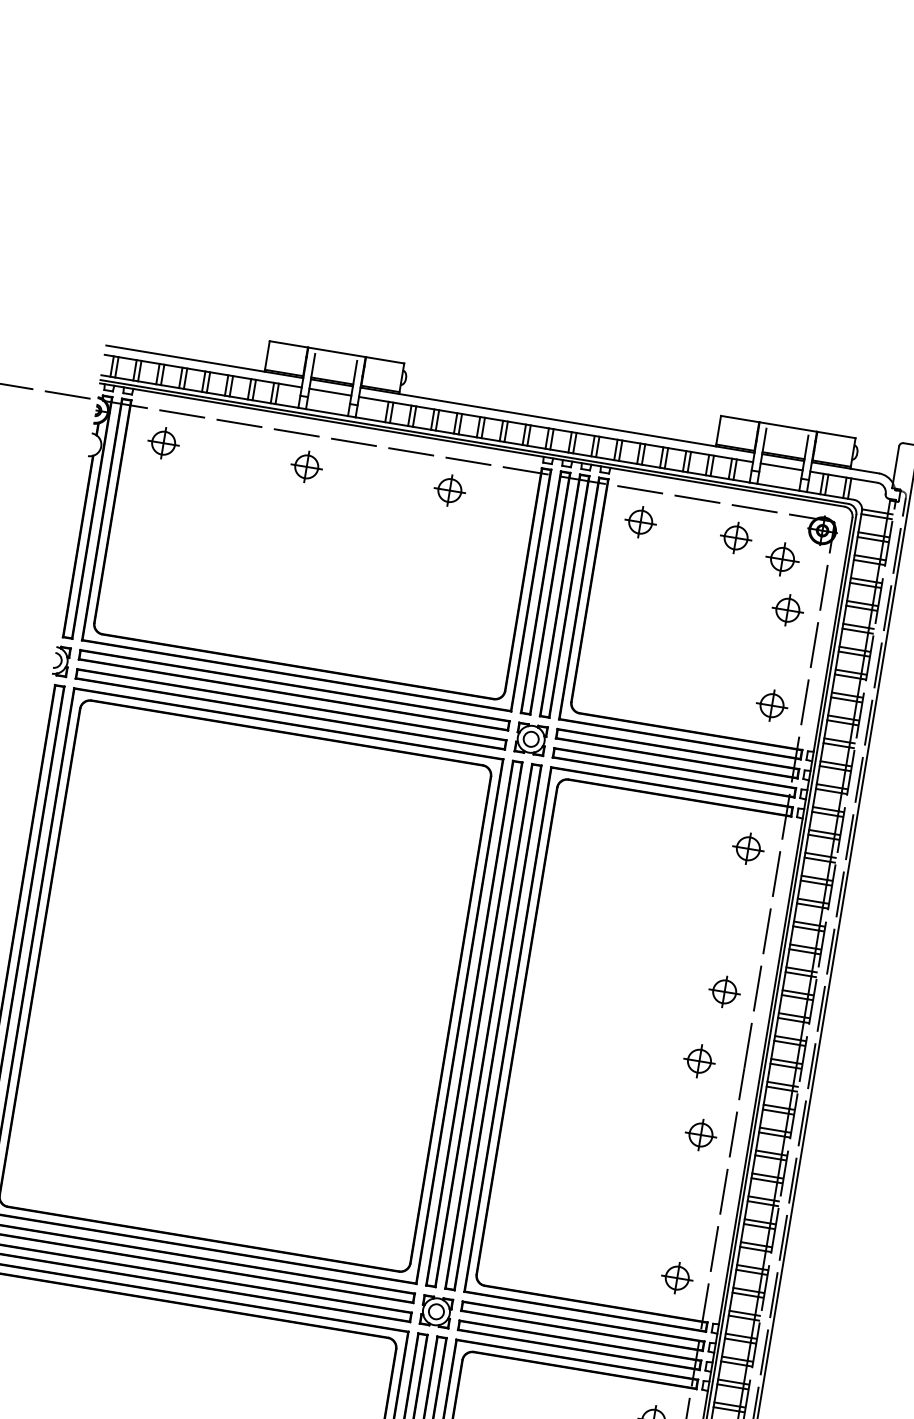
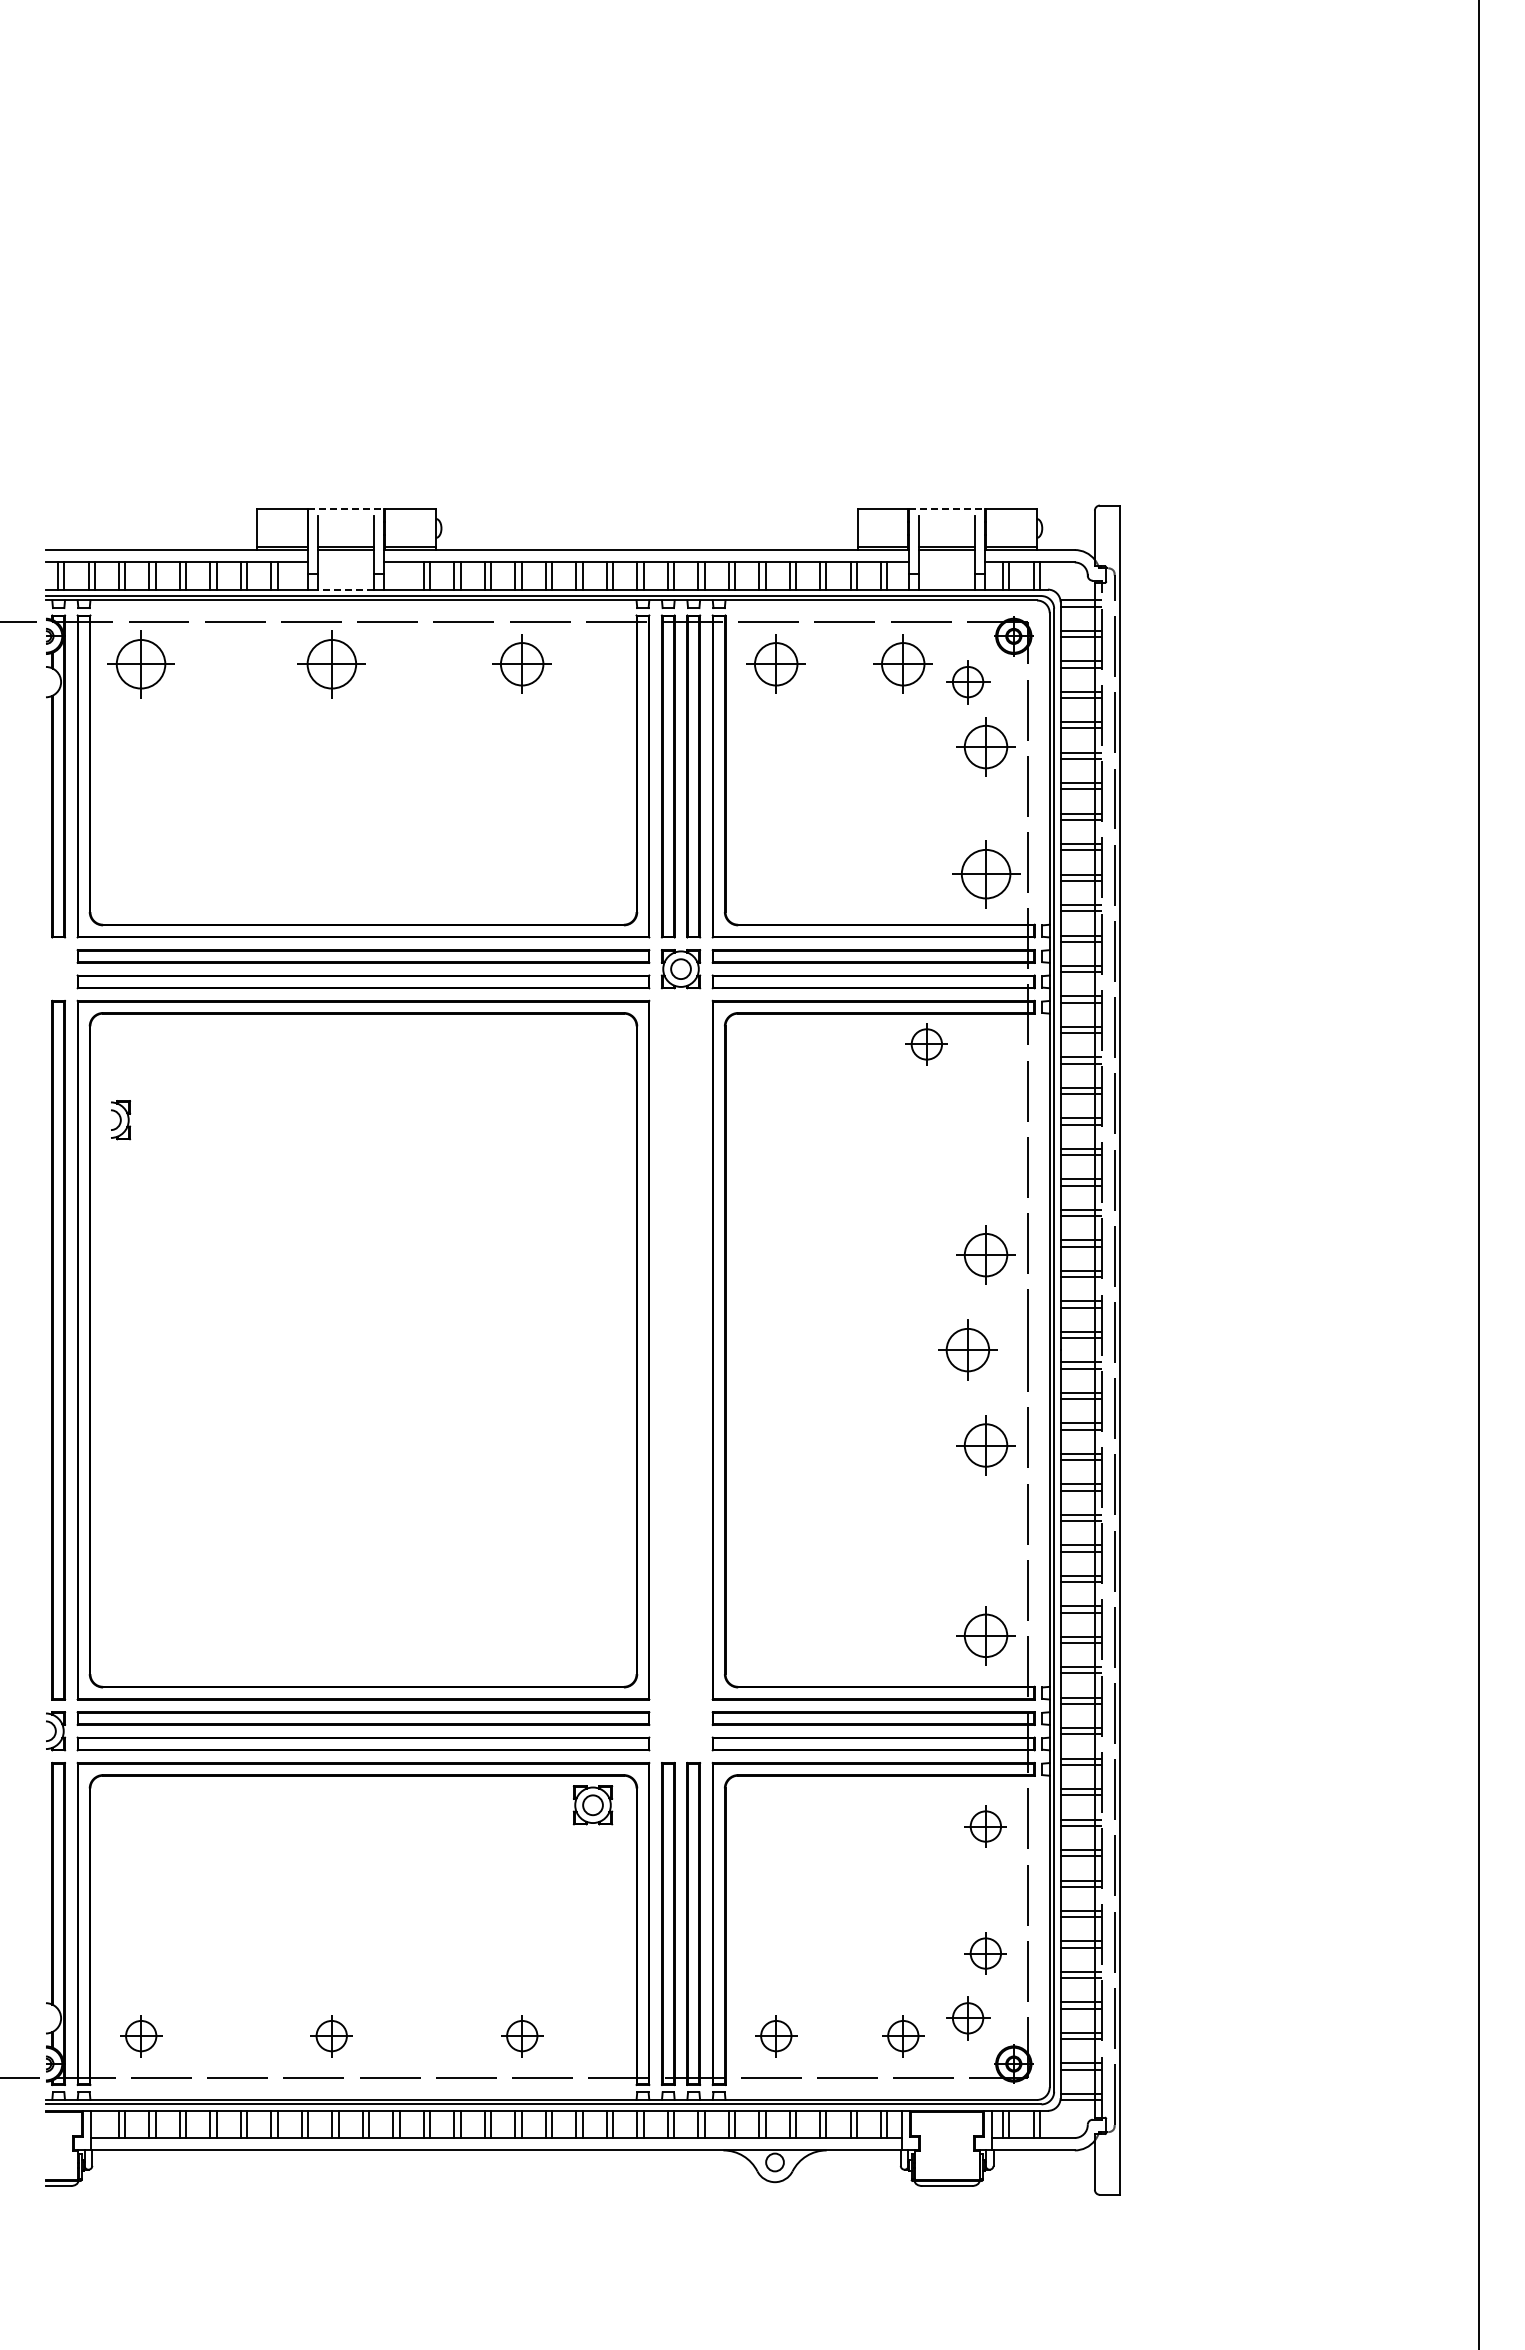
line: (337, 352) -> (346, 509), solid -> dashed
line: (330, 392) -> (346, 562), removed
line: (327, 412) -> (346, 589), solid -> dashed
line: (788, 427) -> (947, 509), solid -> dashed
part: (163, 443) -> (141, 664), size x1.6
line: (781, 466) -> (947, 562), removed
part: (306, 467) -> (331, 664), size x1.6
part: (450, 490) -> (522, 664), size x1.4
part: (640, 522) -> (776, 664), size x1.4
part: (736, 538) -> (903, 664), size x1.4
part: (787, 609) -> (985, 746), size x1.4
part: (62, 661) -> (121, 1120), moved
part: (771, 705) -> (985, 873), size x1.6
part: (748, 848) -> (926, 1044), moved
part: (724, 991) -> (985, 1254), size x1.4
part: (473, 1023) -> (667, 1349), removed
part: (493, 1026) -> (693, 1349), removed
part: (699, 1061) -> (968, 1350), size x1.4
part: (700, 1135) -> (985, 1445), size x1.4
part: (676, 1278) -> (985, 1636), size x1.4
part: (436, 1311) -> (592, 1805), moved

